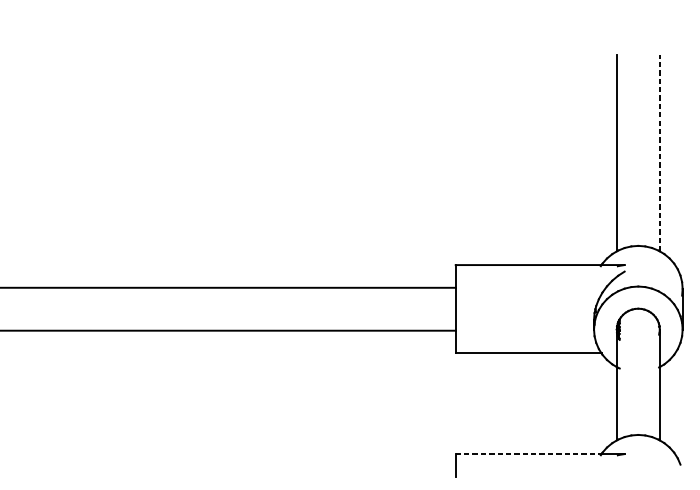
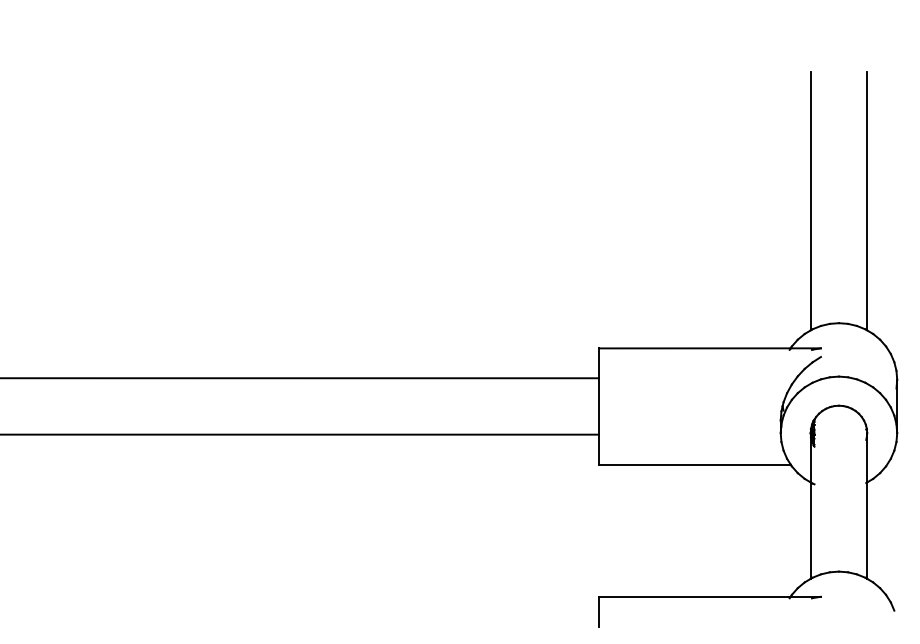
line: (660, 152) -> (867, 200), dashed -> solid
line: (528, 453) -> (694, 596), dashed -> solid

